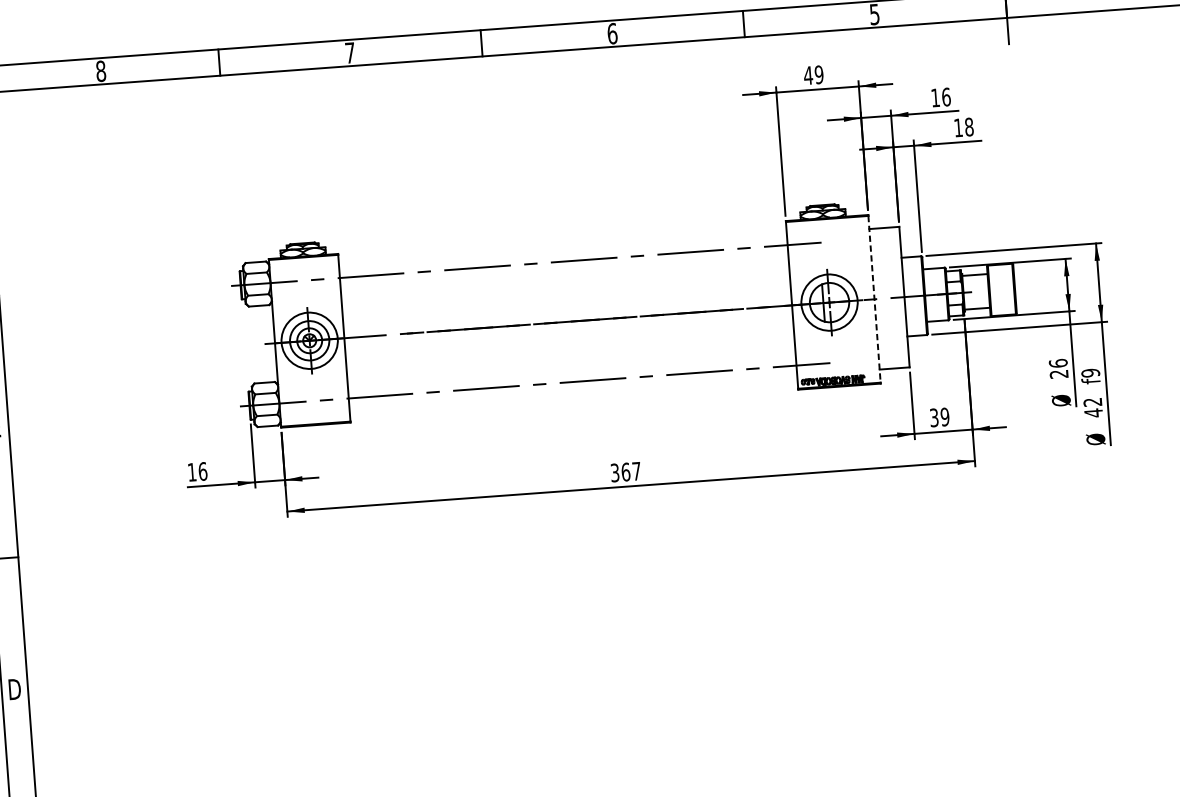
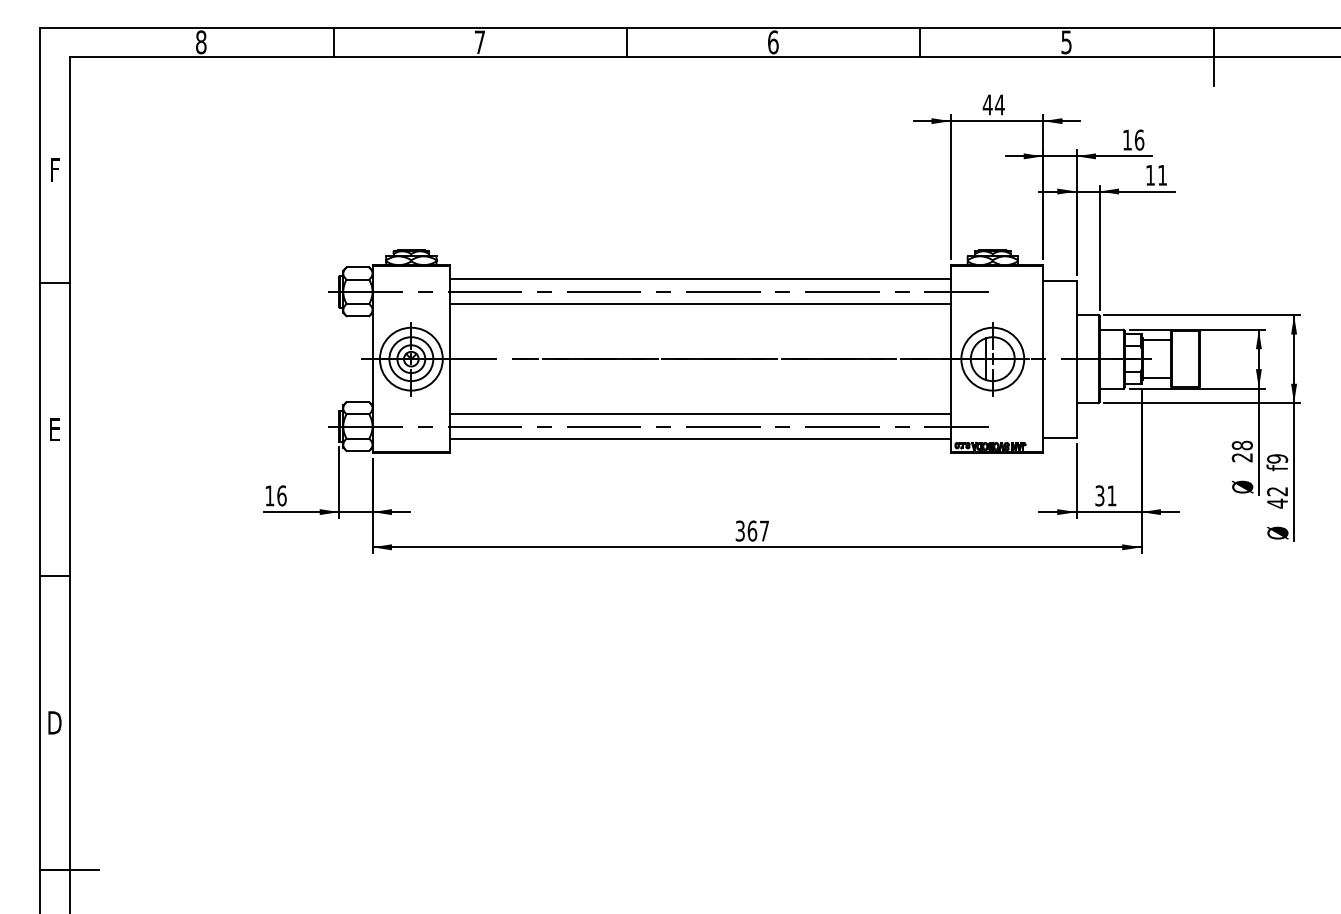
text: (818, 74) -> (999, 104), 49 -> 44
text: (969, 126) -> (1162, 174), 18 -> 11
line: (562, 250) -> (700, 279), added
line: (564, 272) -> (700, 304), added
line: (874, 299) -> (1043, 359), dashed -> solid
text: (1057, 363) -> (1241, 445), 26 -> 28
line: (571, 370) -> (700, 413), added
line: (573, 393) -> (700, 439), added
text: (944, 416) -> (1111, 495), 39 -> 31

